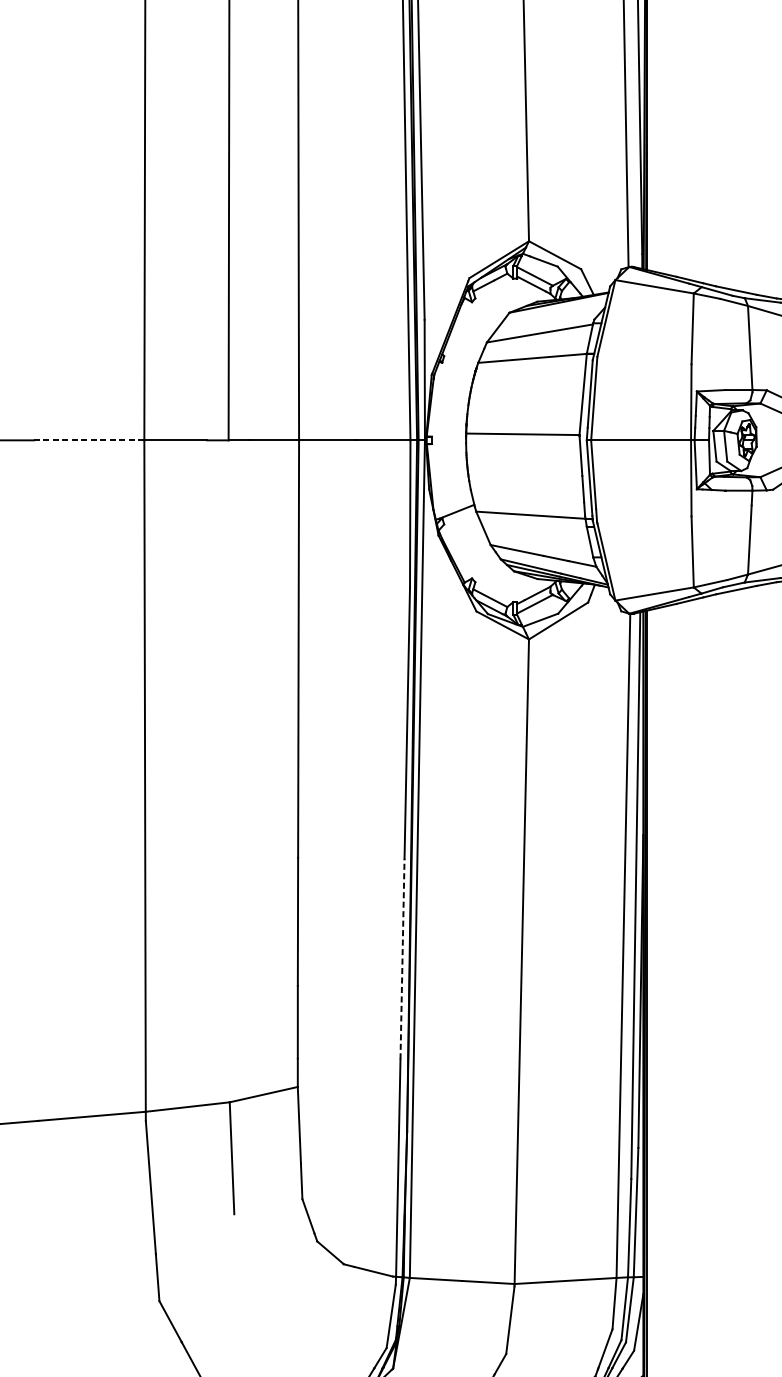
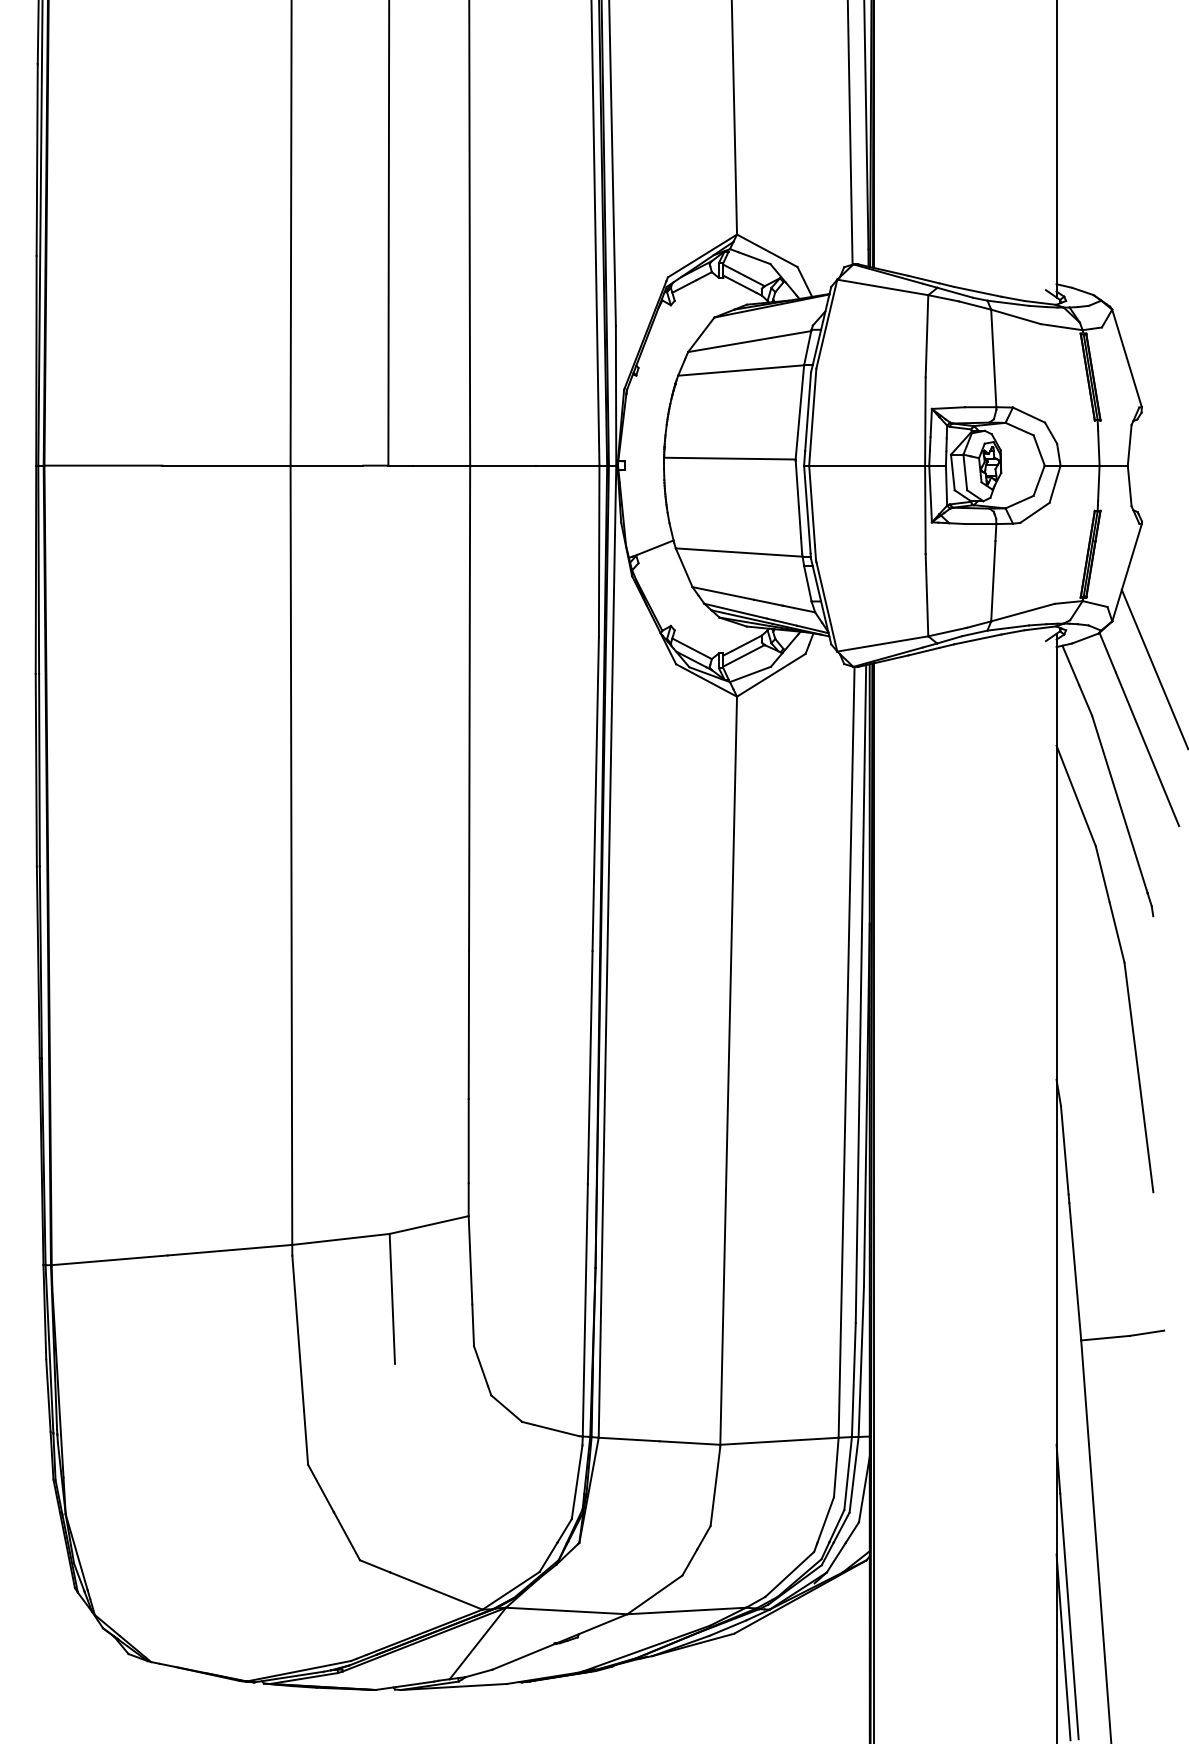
line: (90, 440) -> (227, 465), dashed -> solid
line: (402, 958) -> (590, 1067), dashed -> solid

